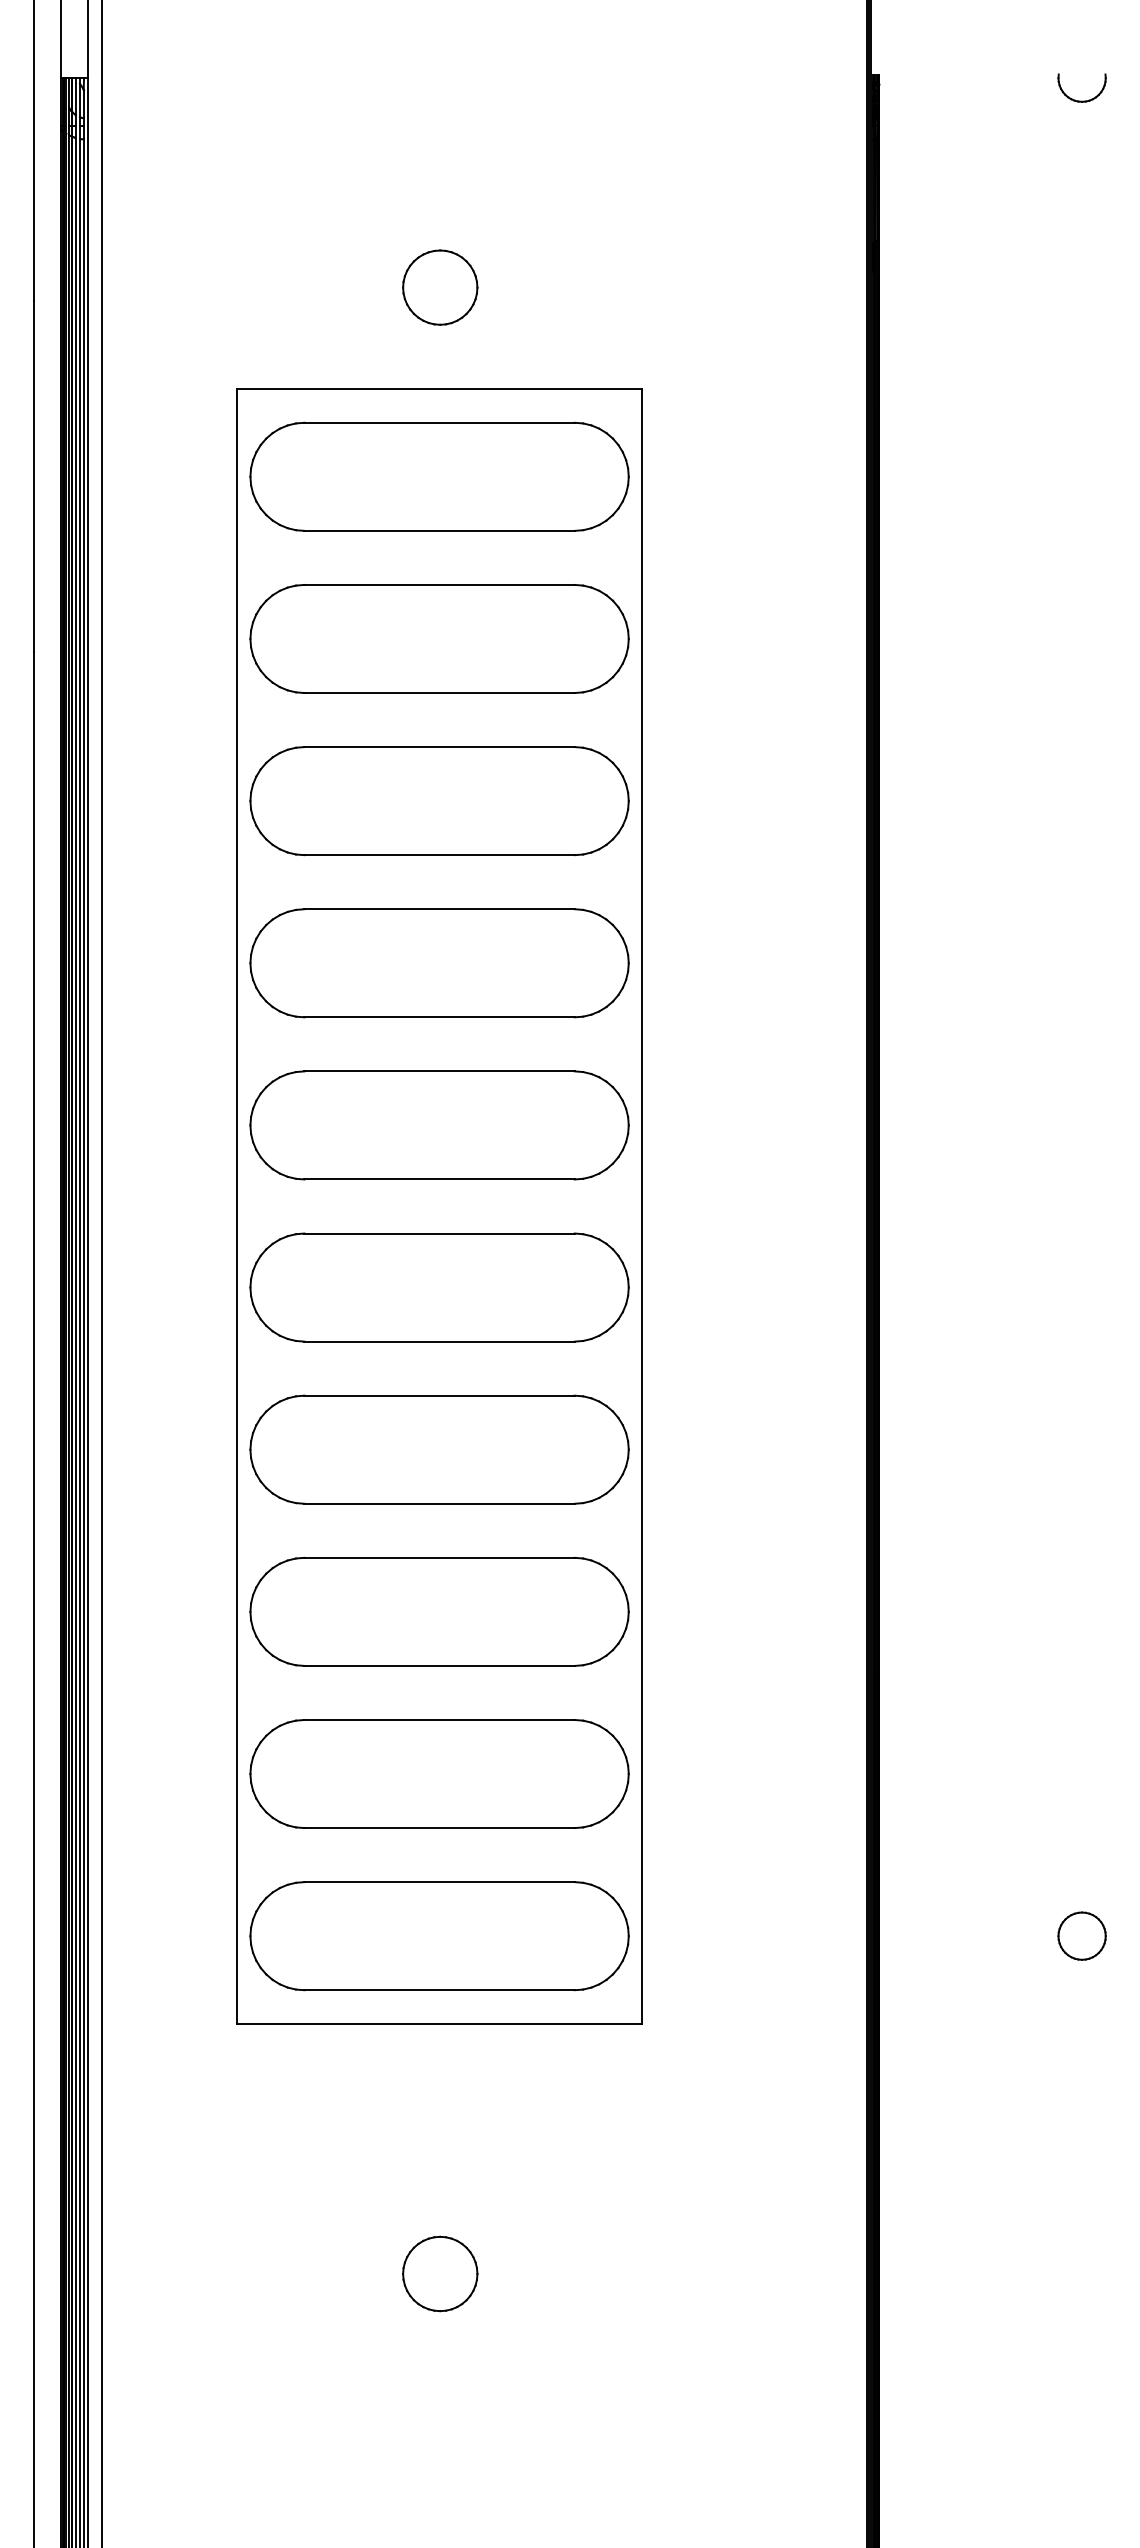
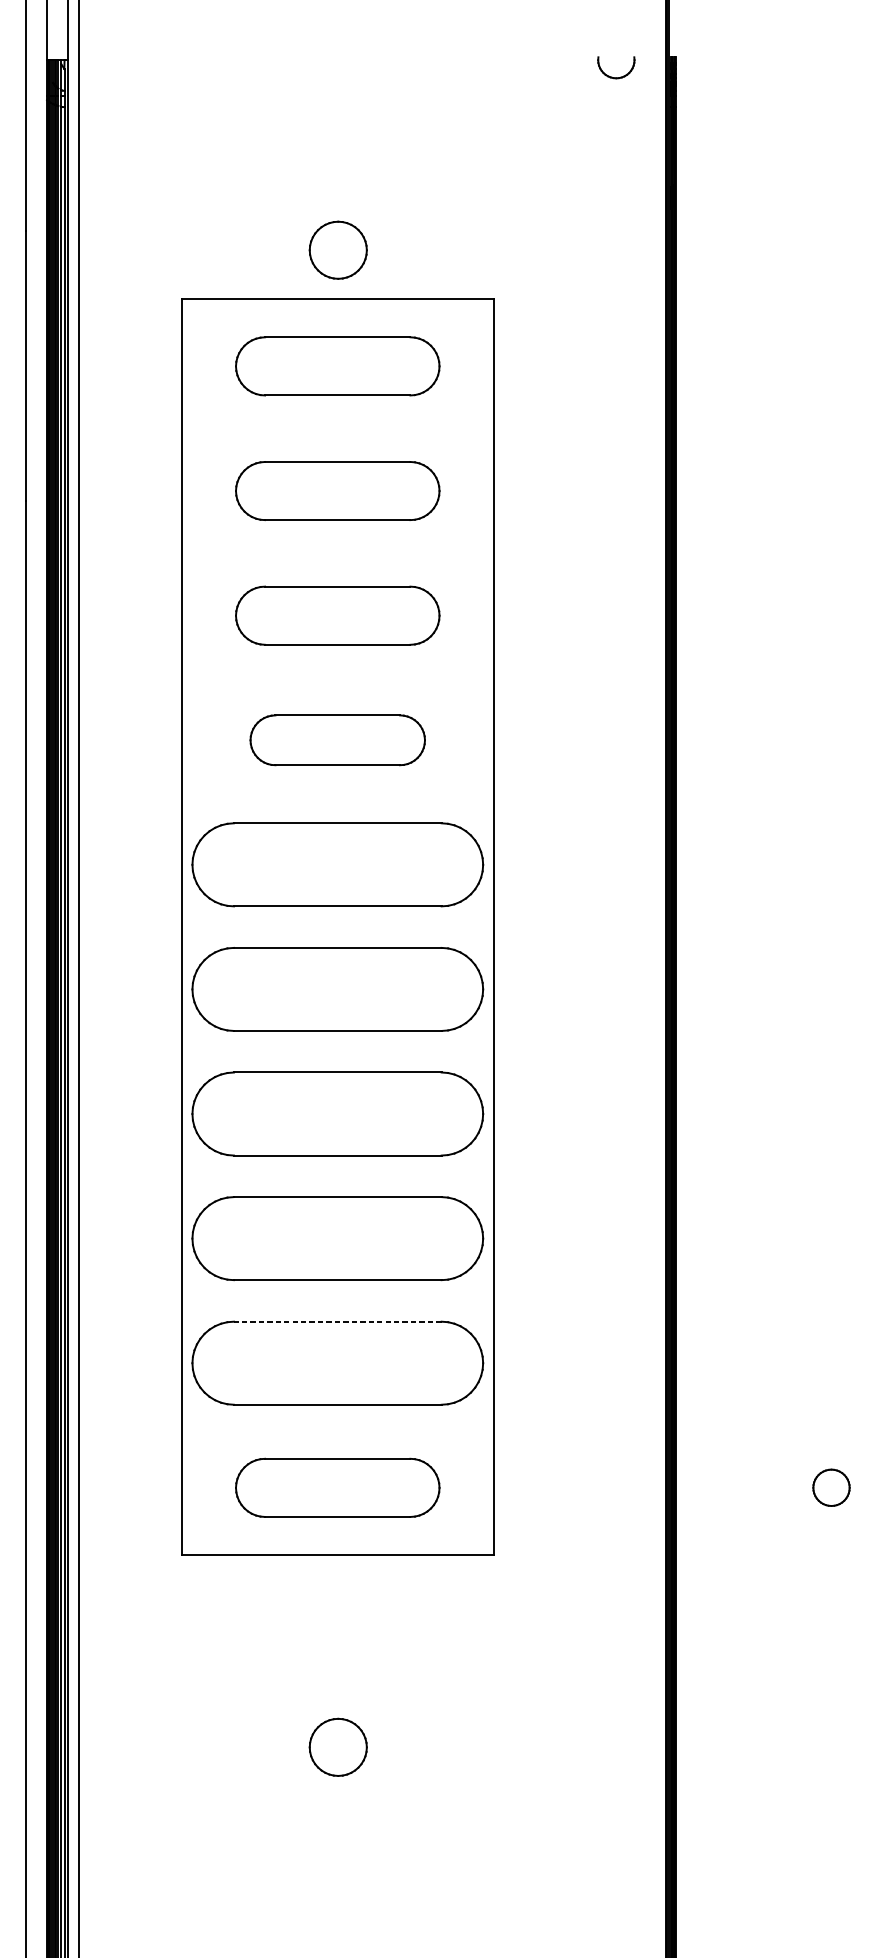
part: (1081, 100) -> (615, 77), moved
part: (440, 287) -> (338, 250), moved
part: (439, 476) -> (337, 366), size x0.7
part: (439, 638) -> (337, 490), size x0.7
part: (439, 801) -> (337, 615), size x0.7
part: (439, 963) -> (337, 740), size x0.6
line: (439, 1719) -> (337, 1321), solid -> dashed
part: (439, 1936) -> (337, 1488), size x0.7

